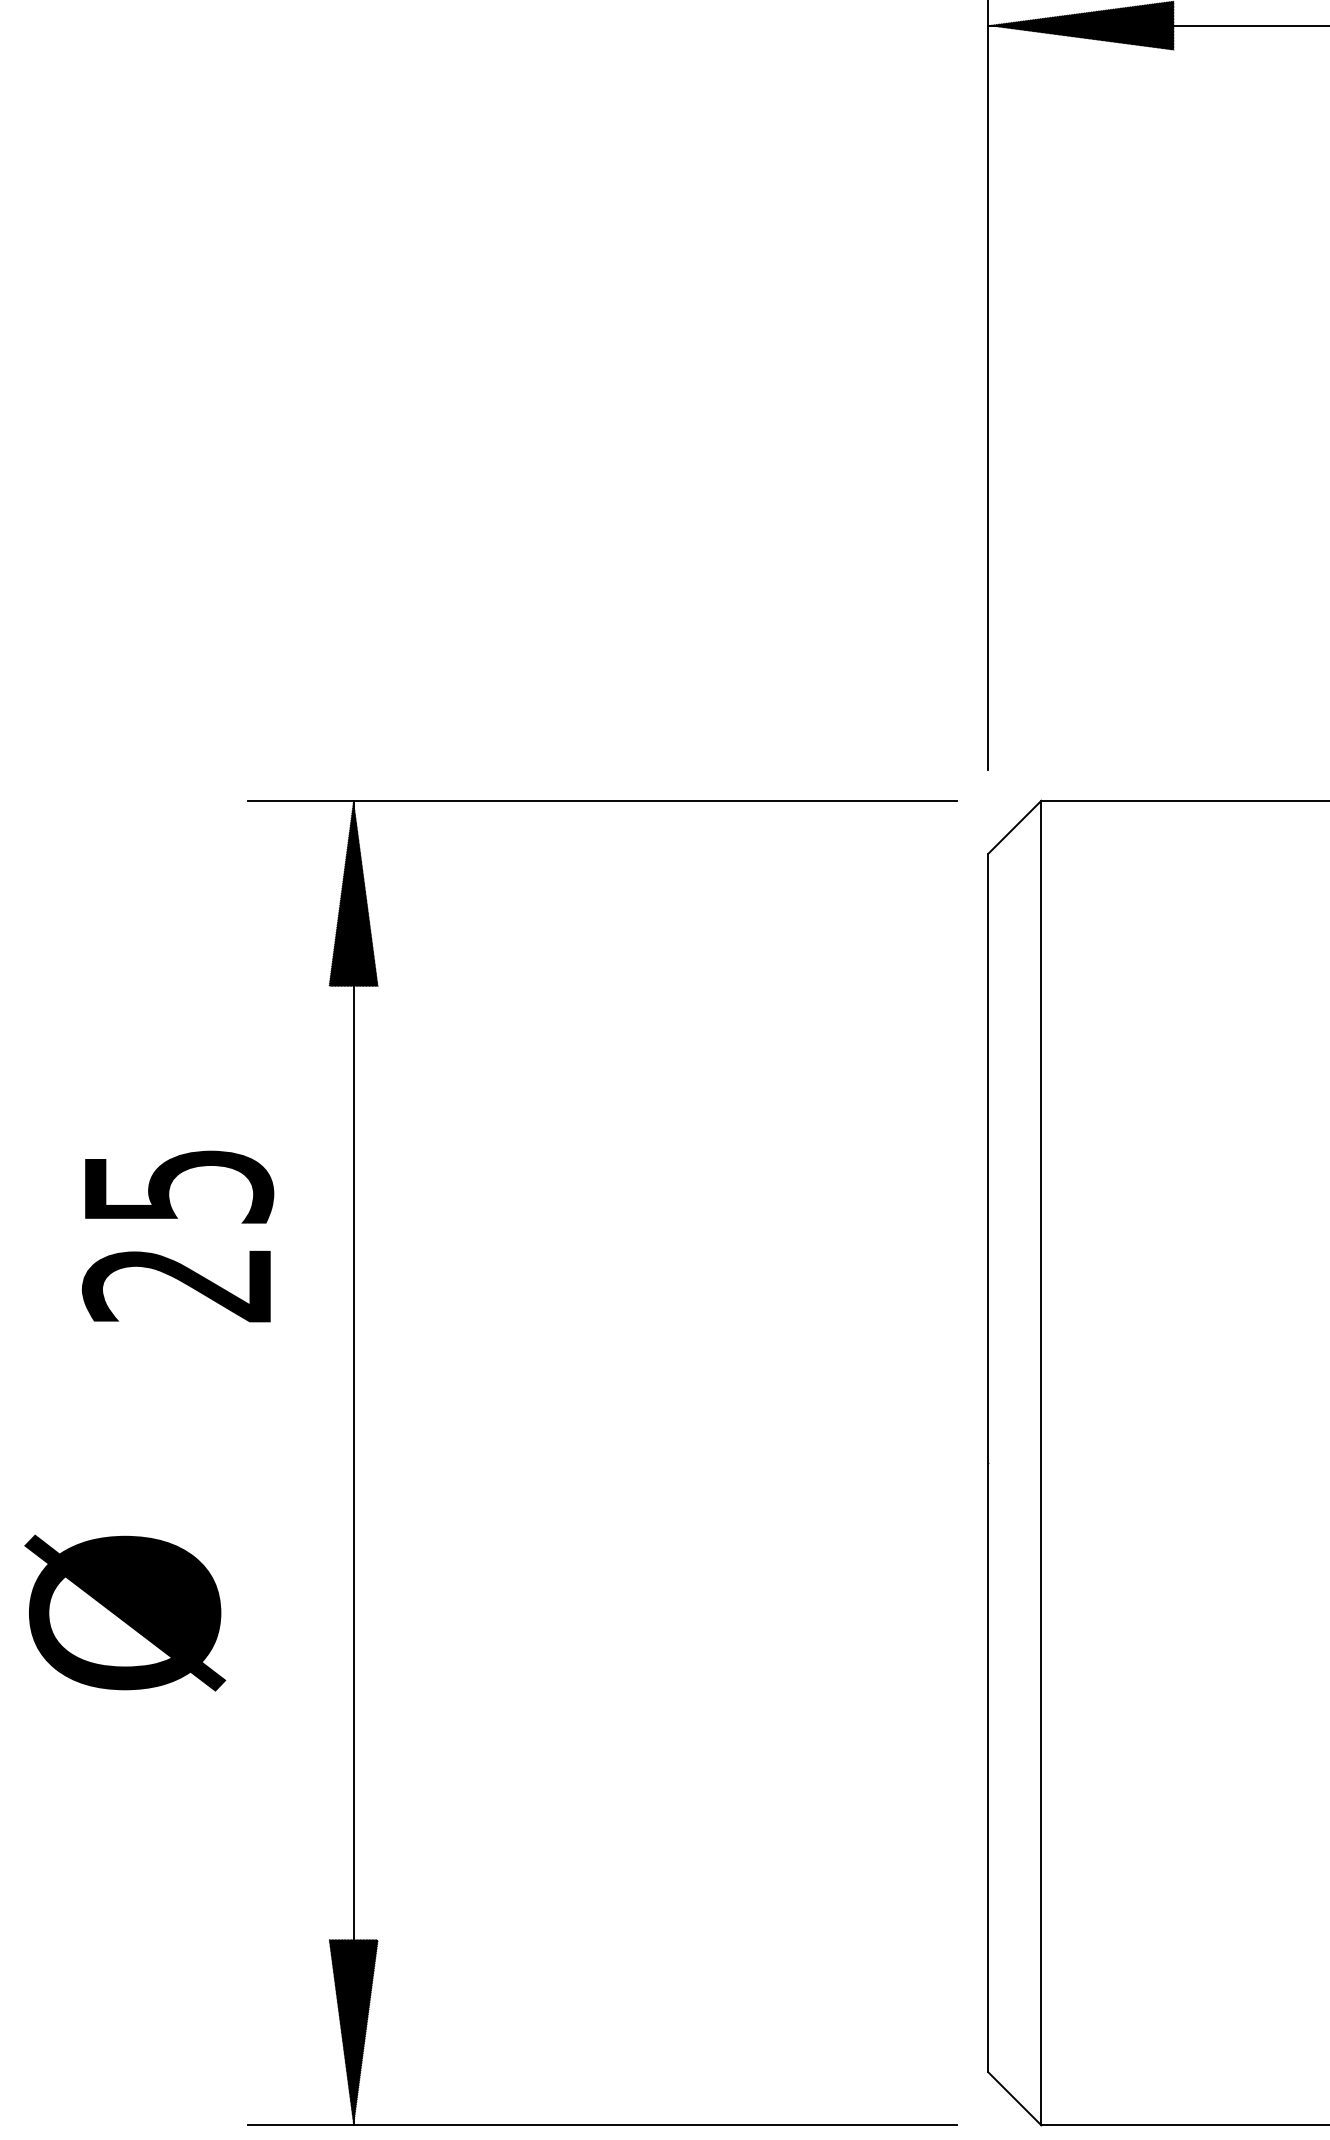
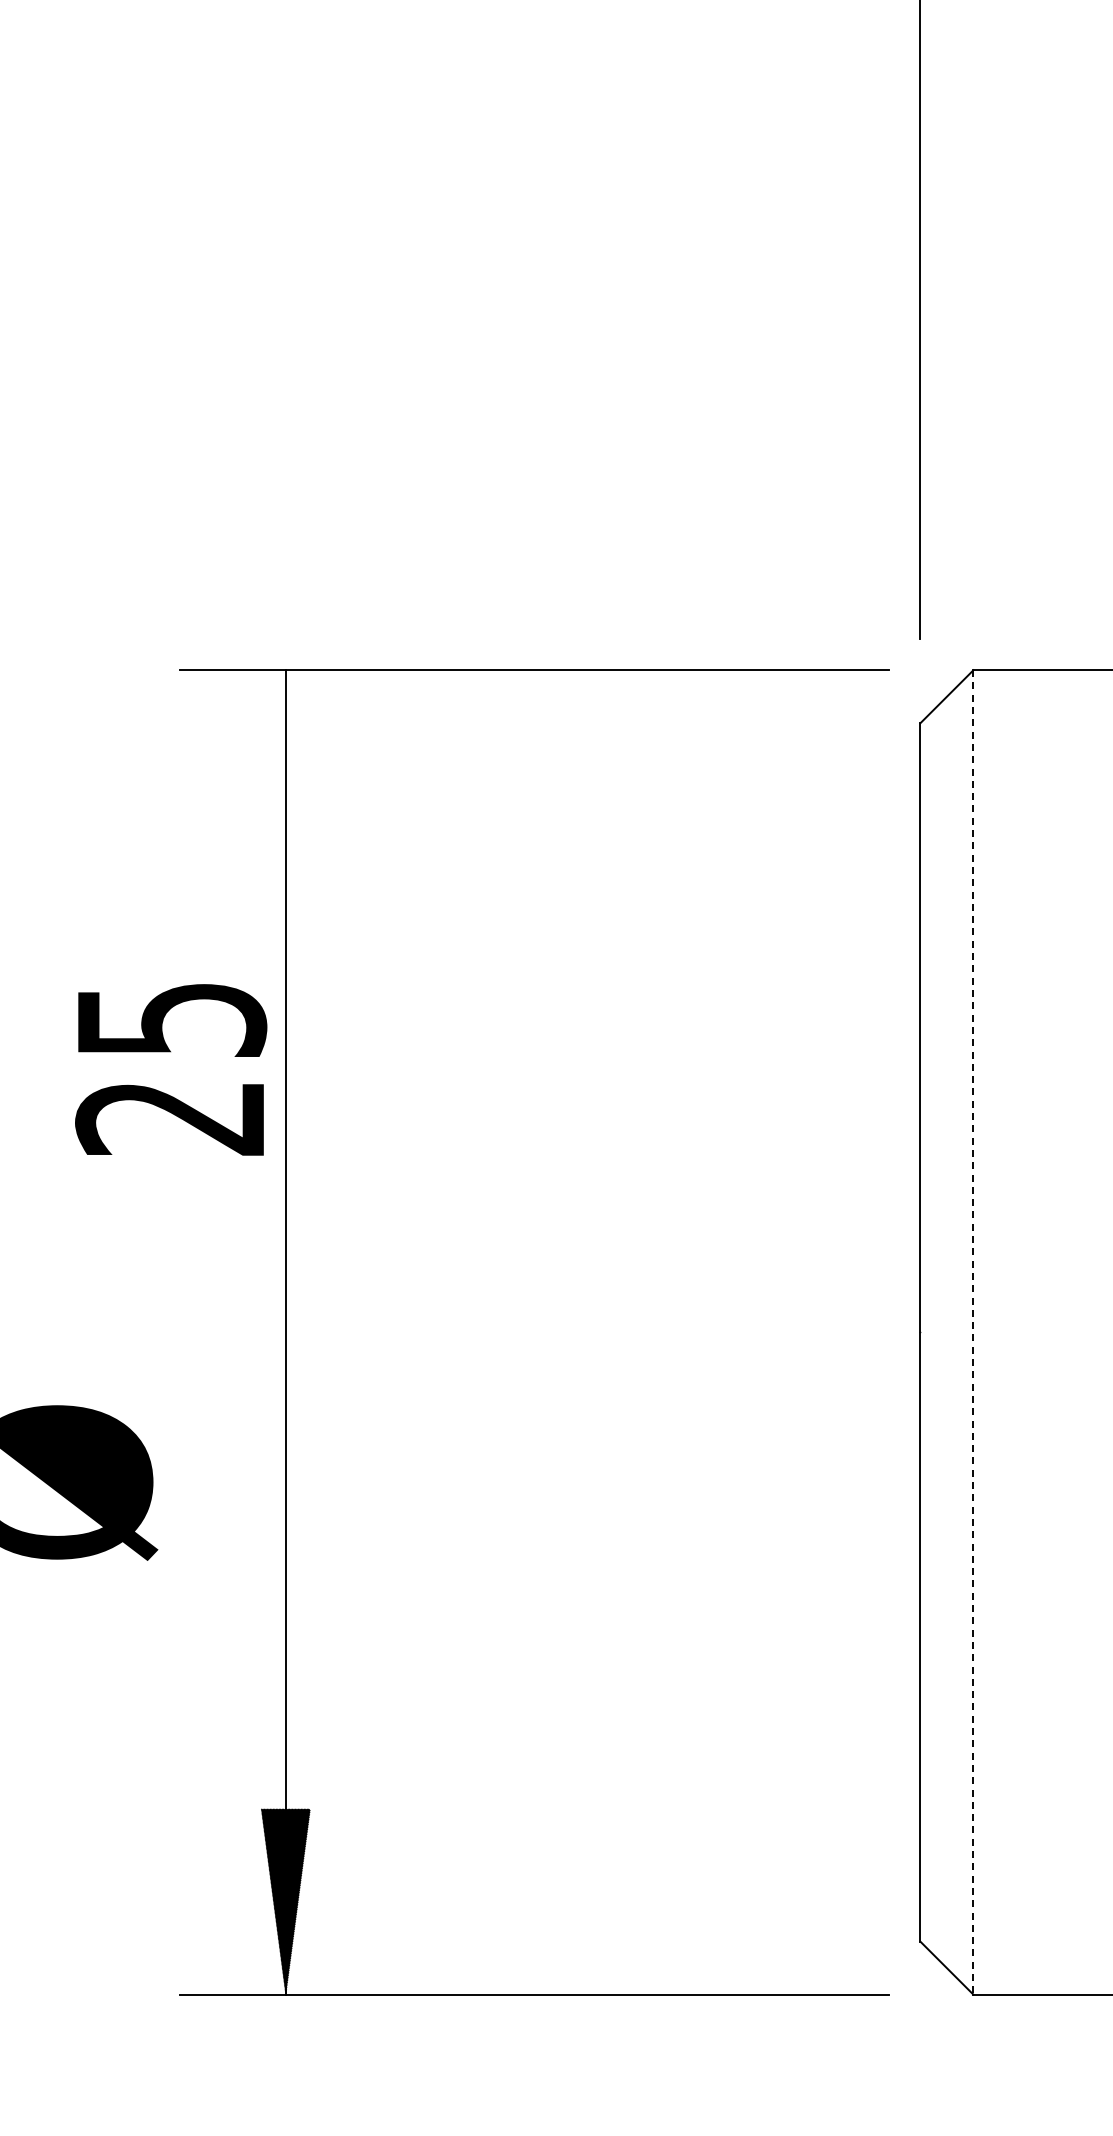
hatch: (353, 894) -> (285, 763), removed
text: (177, 1236) -> (170, 1069), moved
line: (1041, 1463) -> (973, 1332), solid -> dashed

